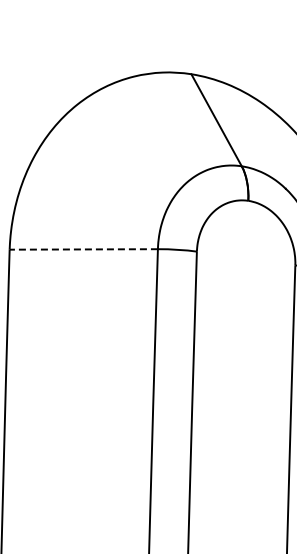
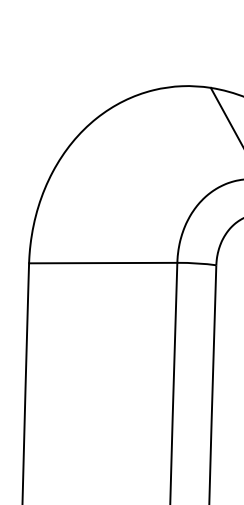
line: (83, 249) -> (102, 263), dashed -> solid

